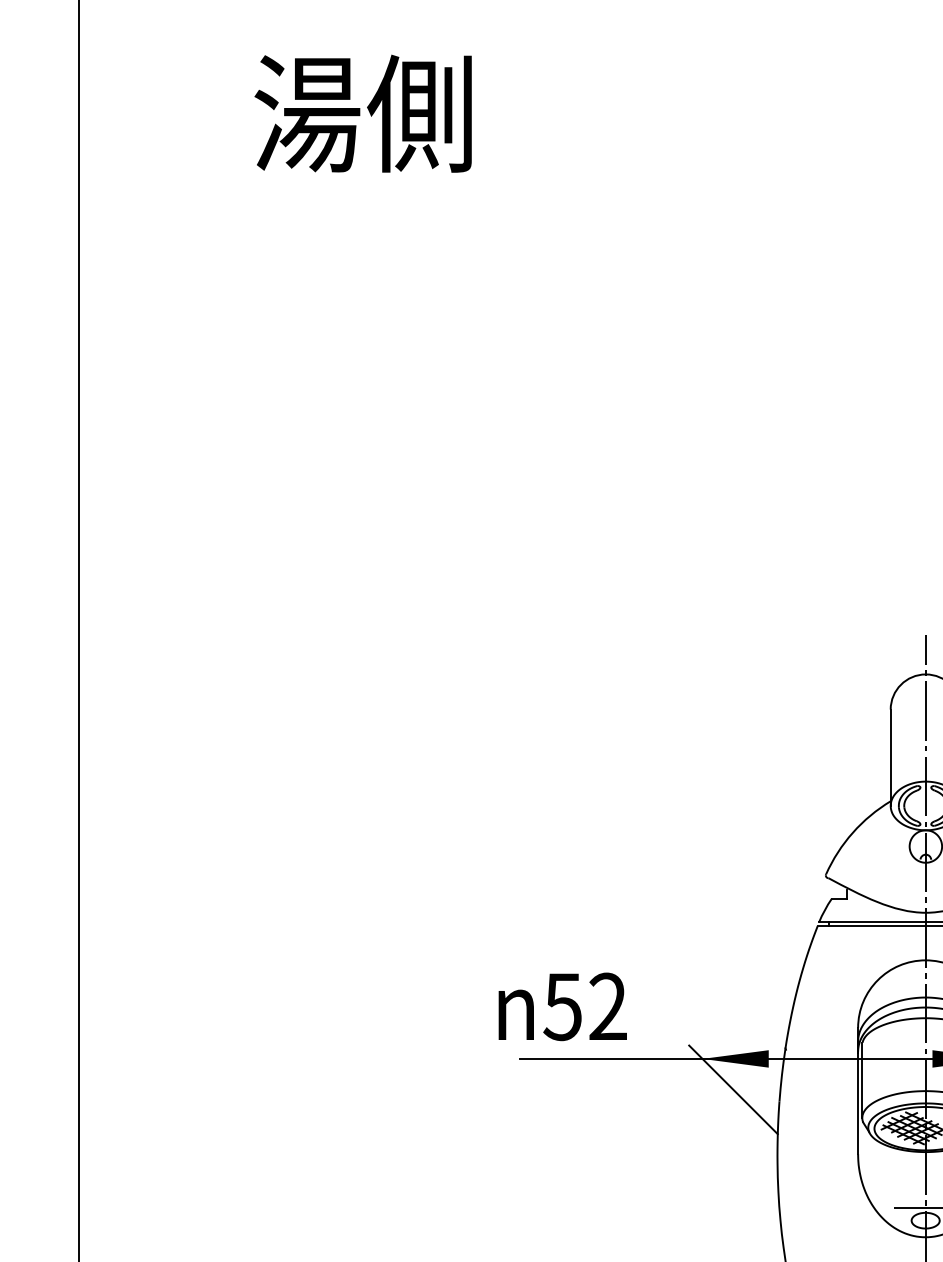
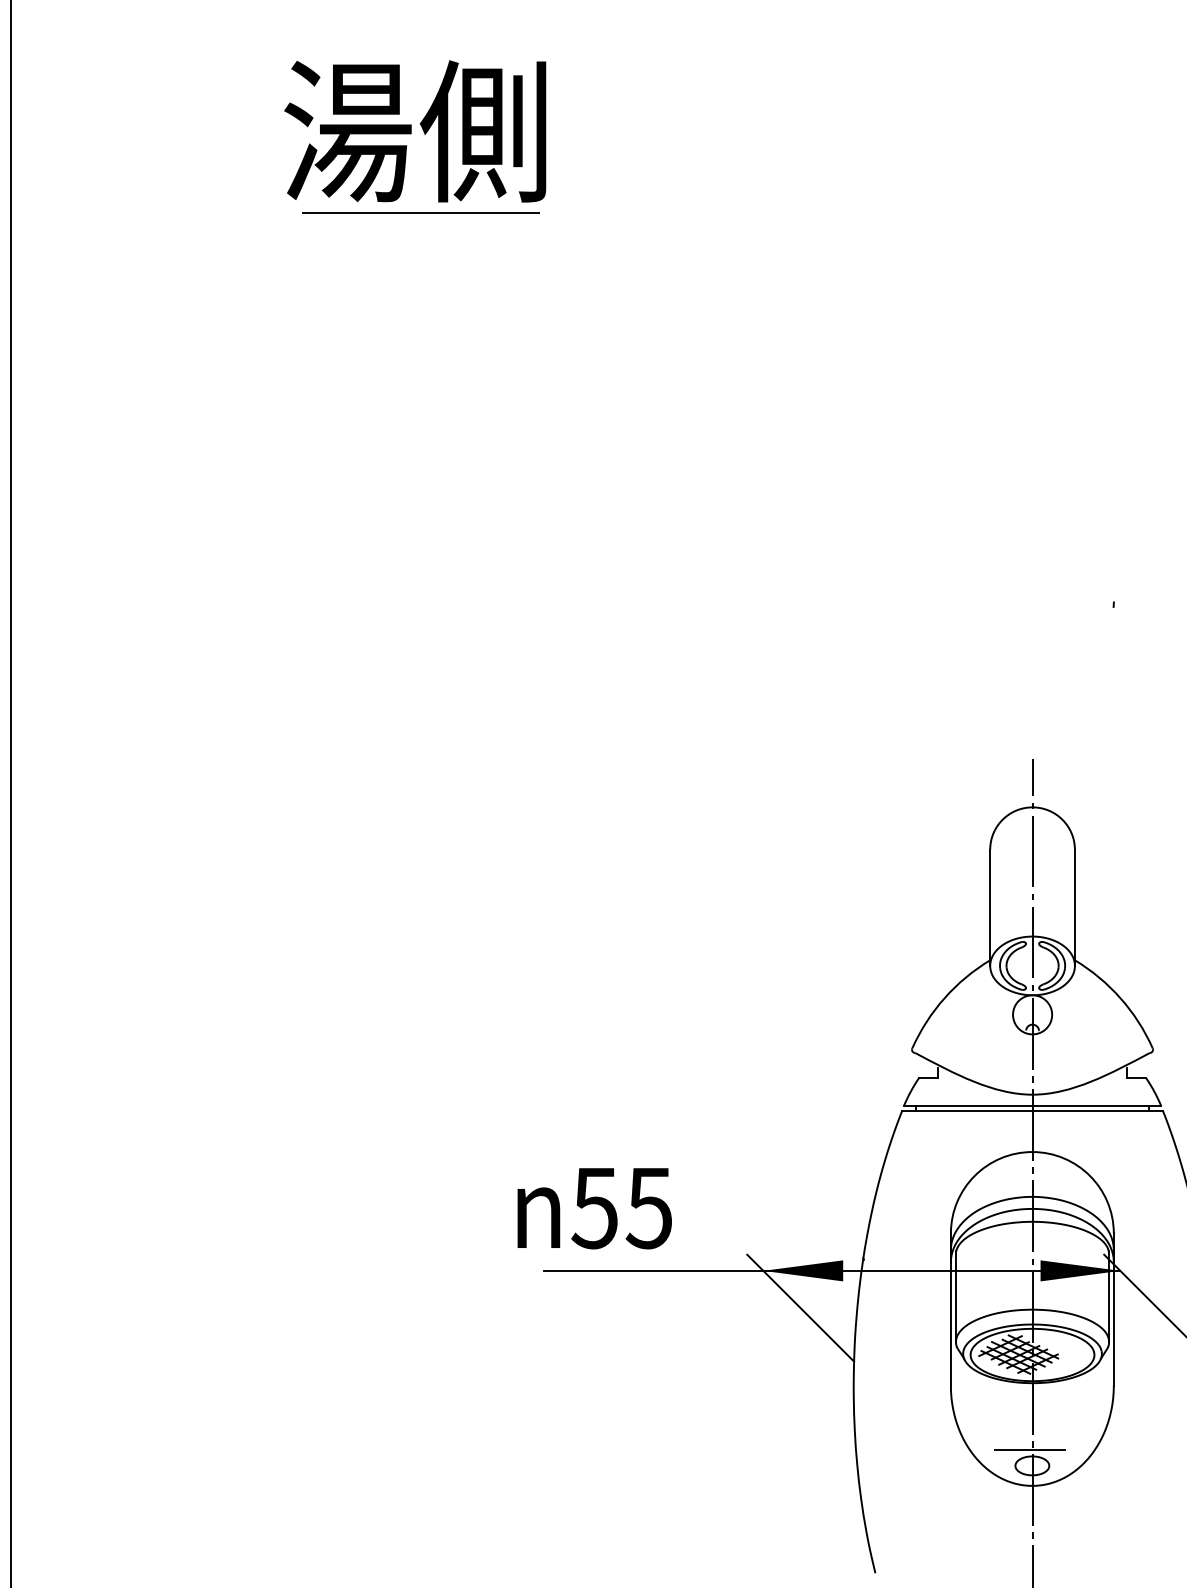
text: (363, 113) -> (415, 131), moved
line: (418, 181) -> (420, 212), added
text: (607, 1006) -> (648, 1207), 52 -> 55

